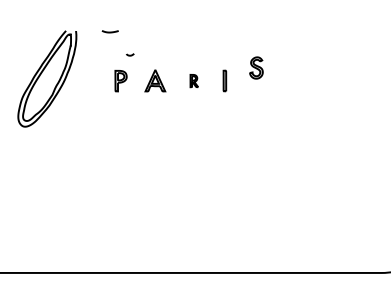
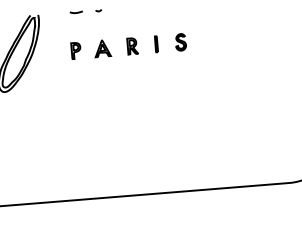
line: (109, 31) -> (75, 12), moved
curve: (130, 54) -> (98, 10), moved
part: (256, 67) -> (180, 41), moved
part: (194, 80) -> (132, 45), size x1.67

